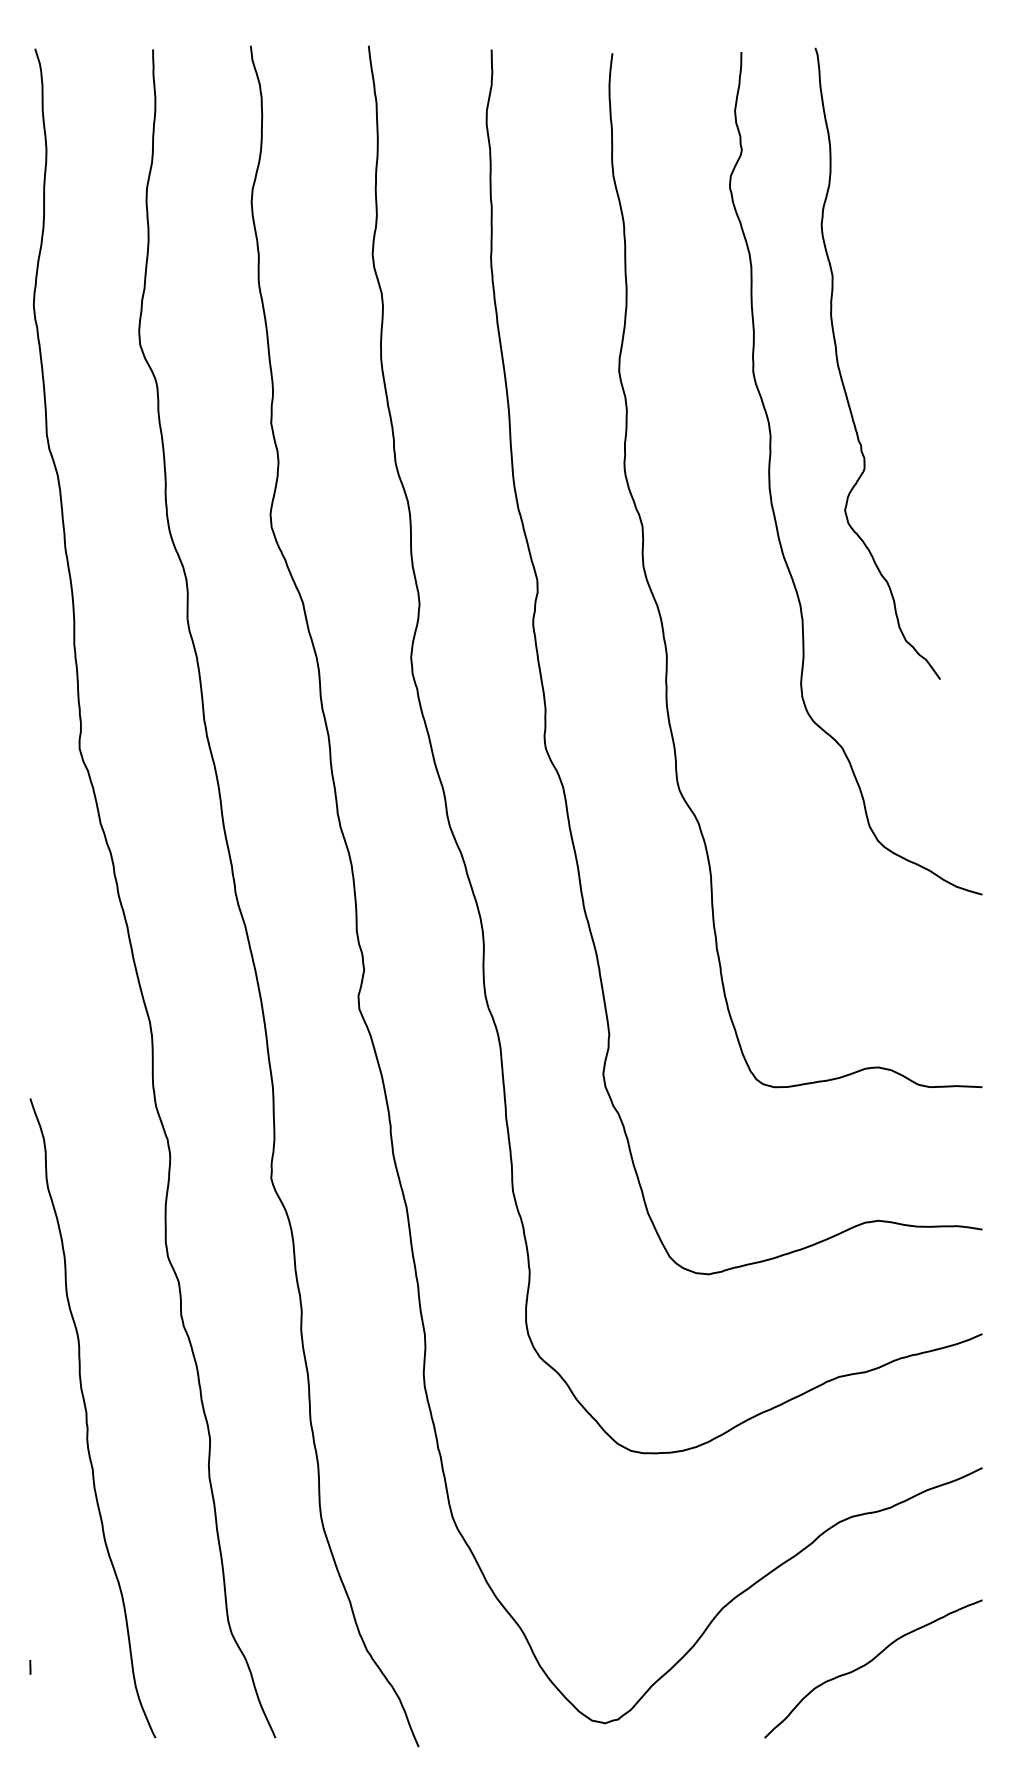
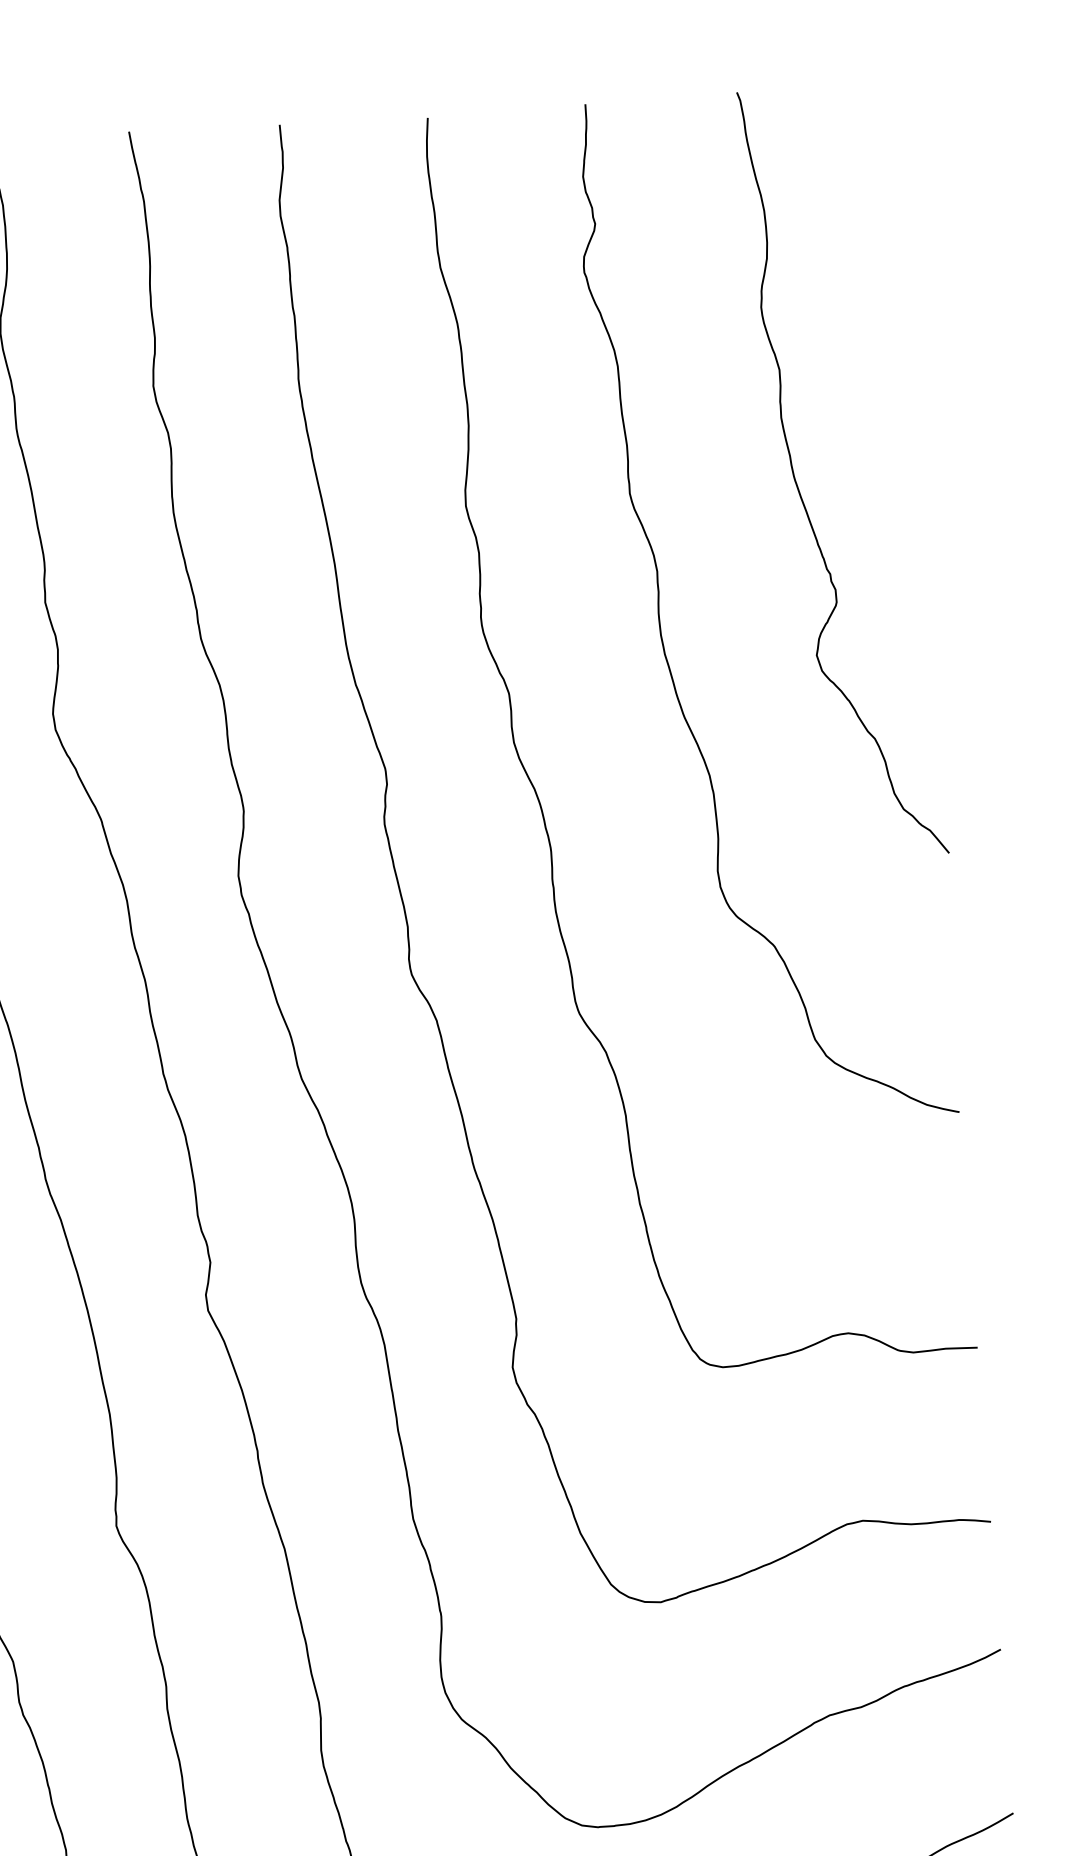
curve: (841, 373) -> (799, 488), moved

